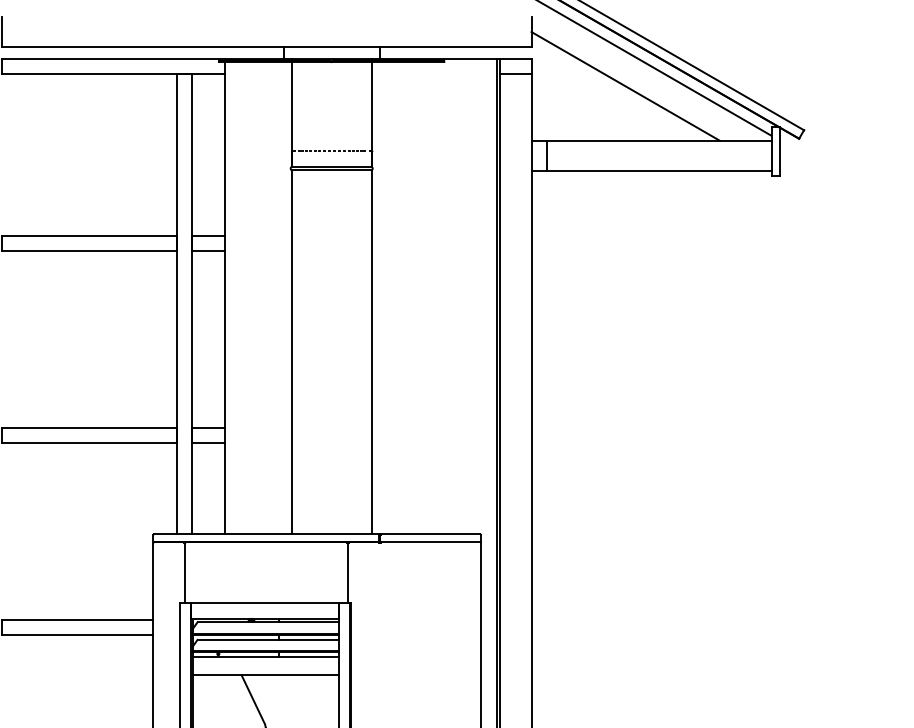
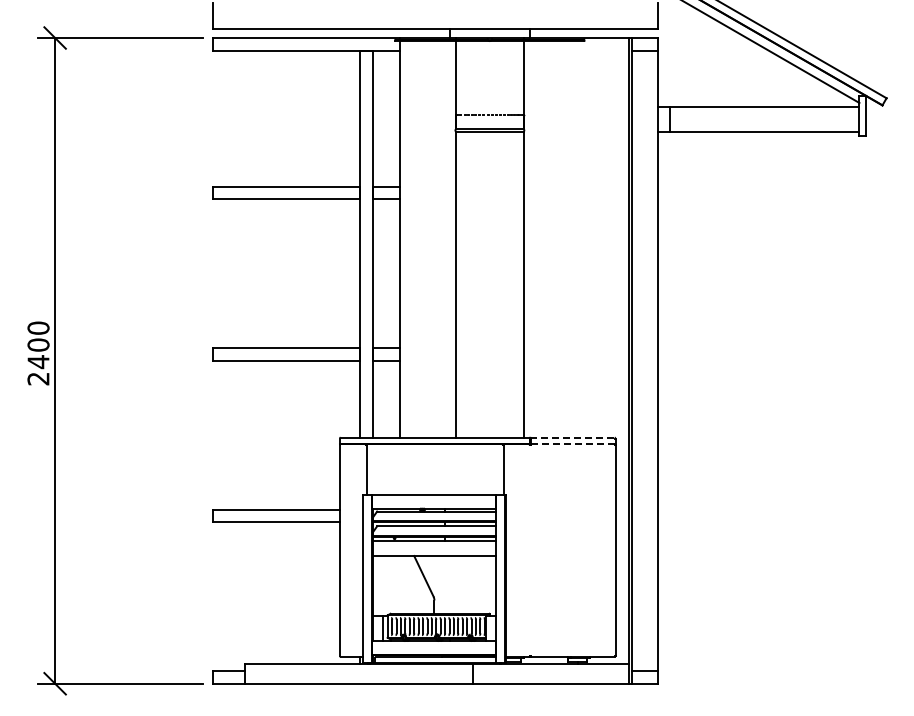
line: (625, 85) -> (736, 60), removed
line: (430, 534) -> (572, 437), solid -> dashed
line: (430, 542) -> (572, 444), solid -> dashed

